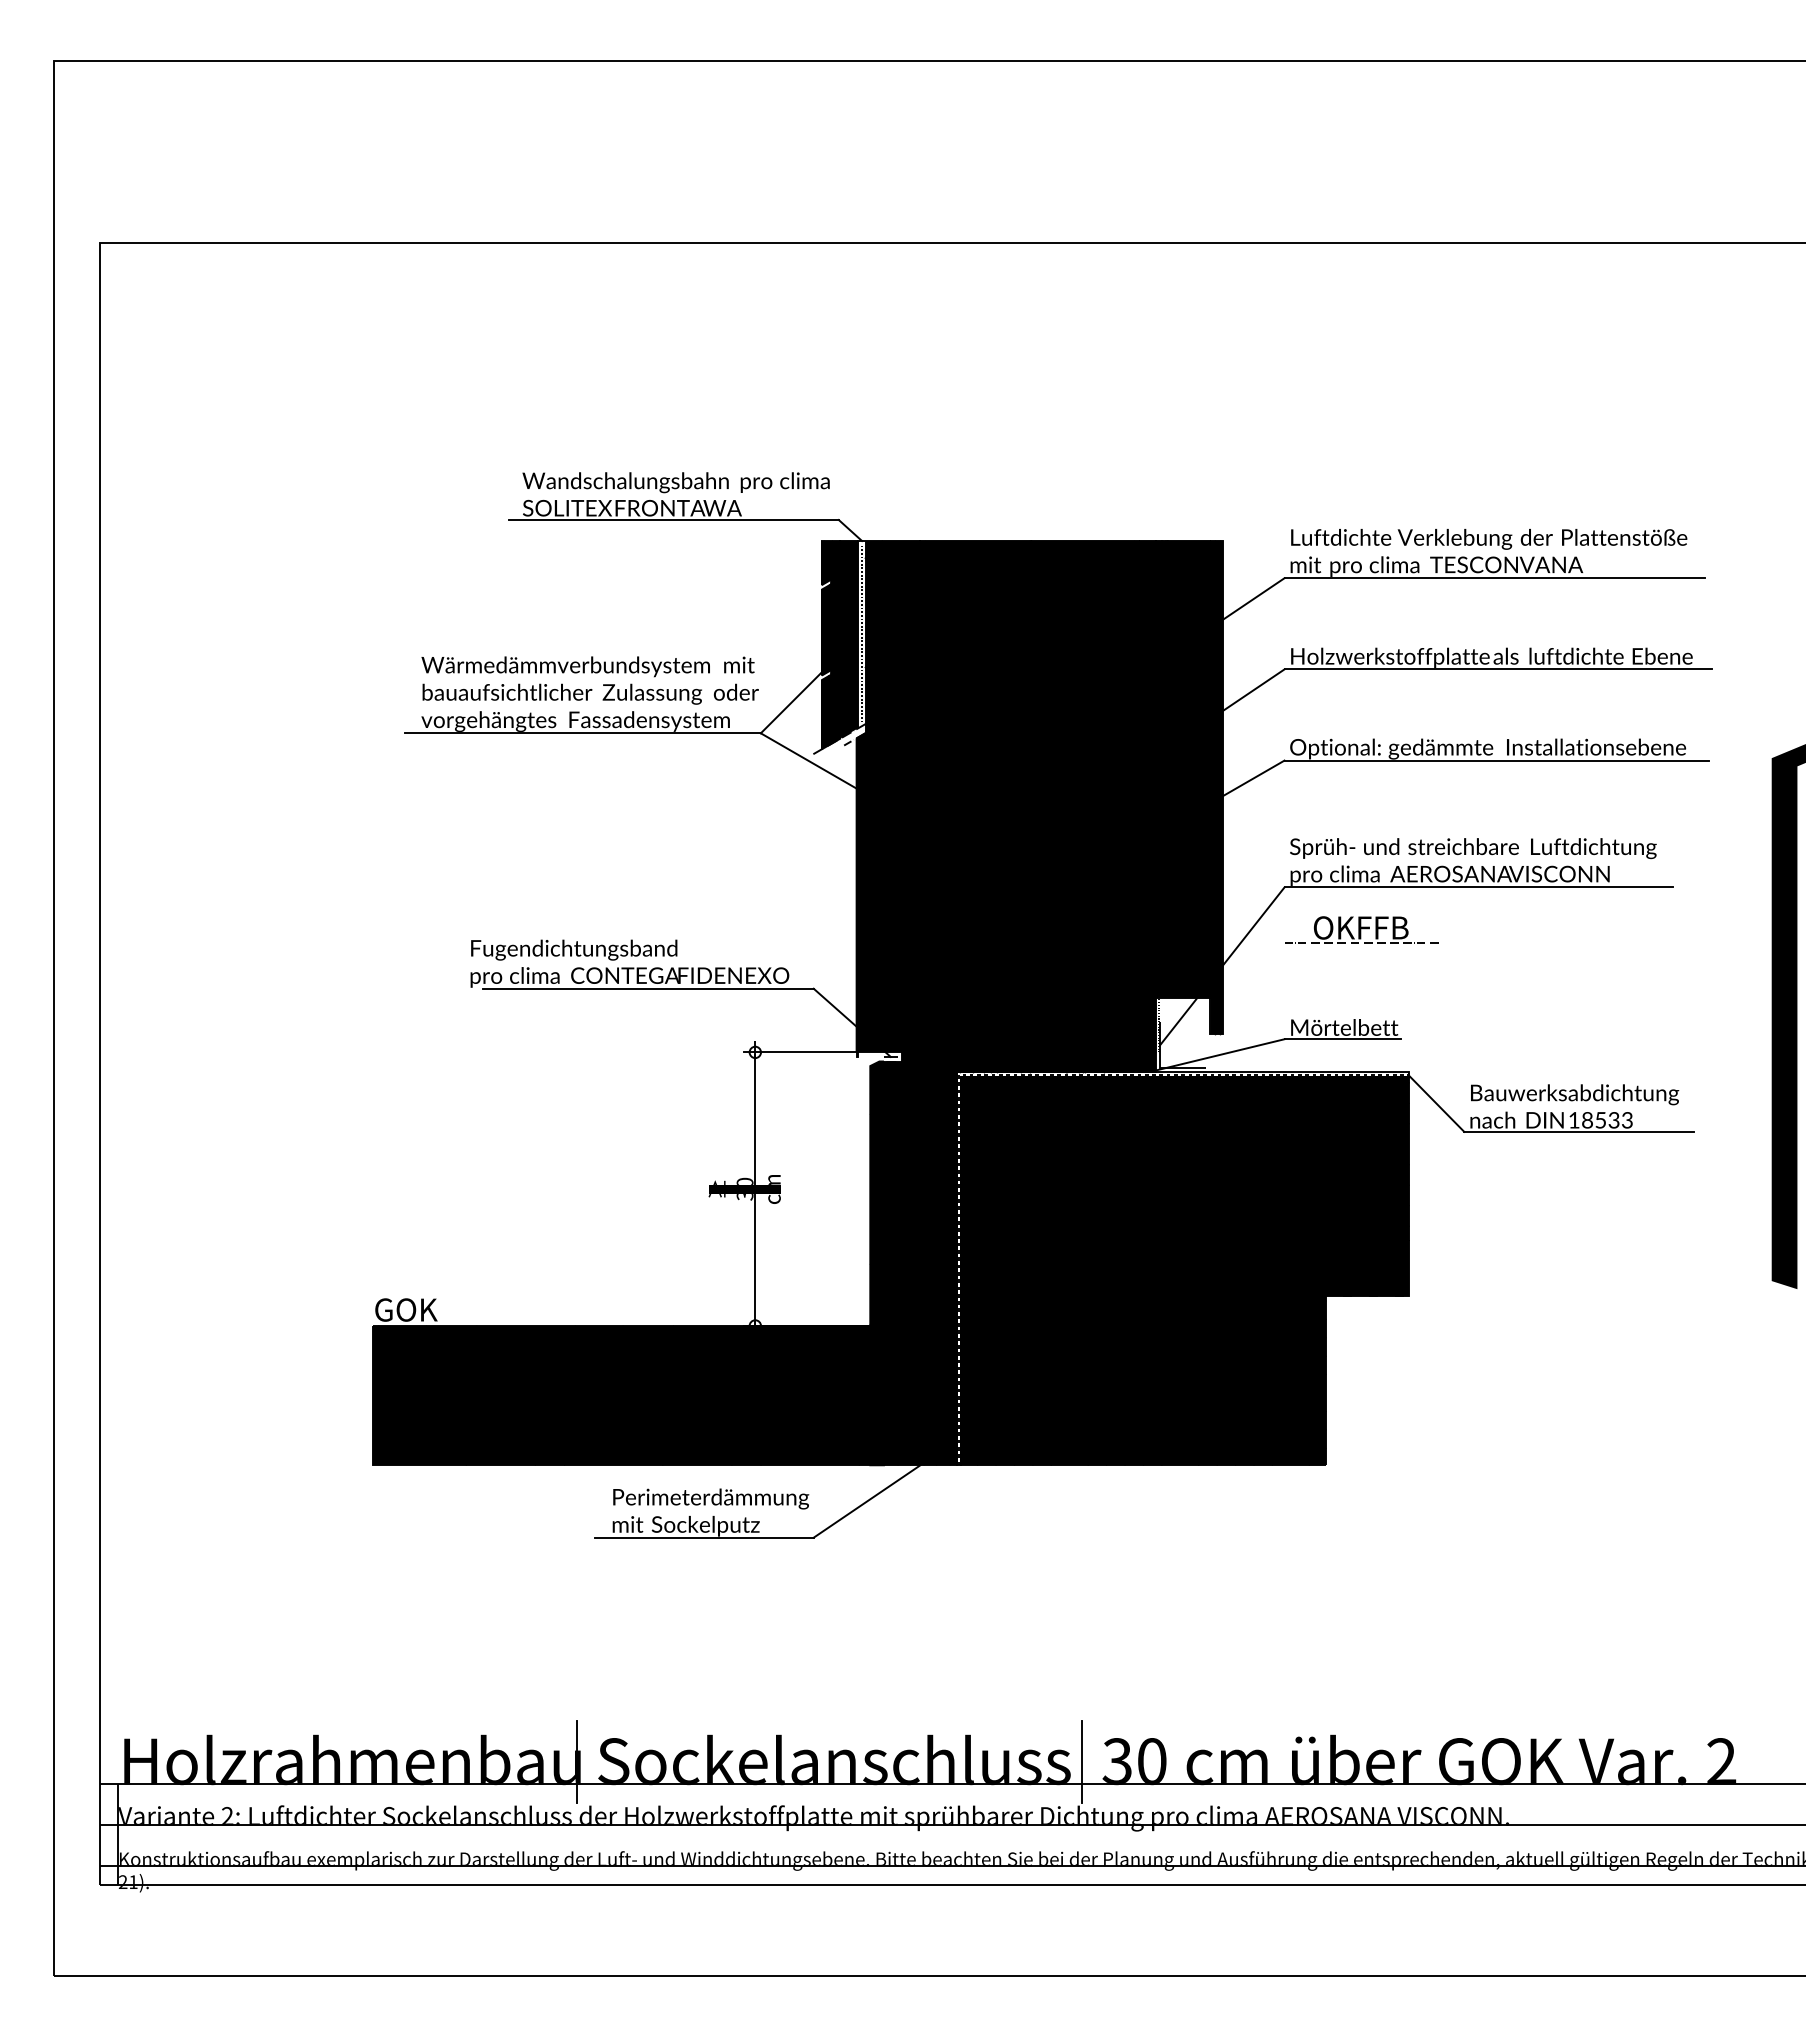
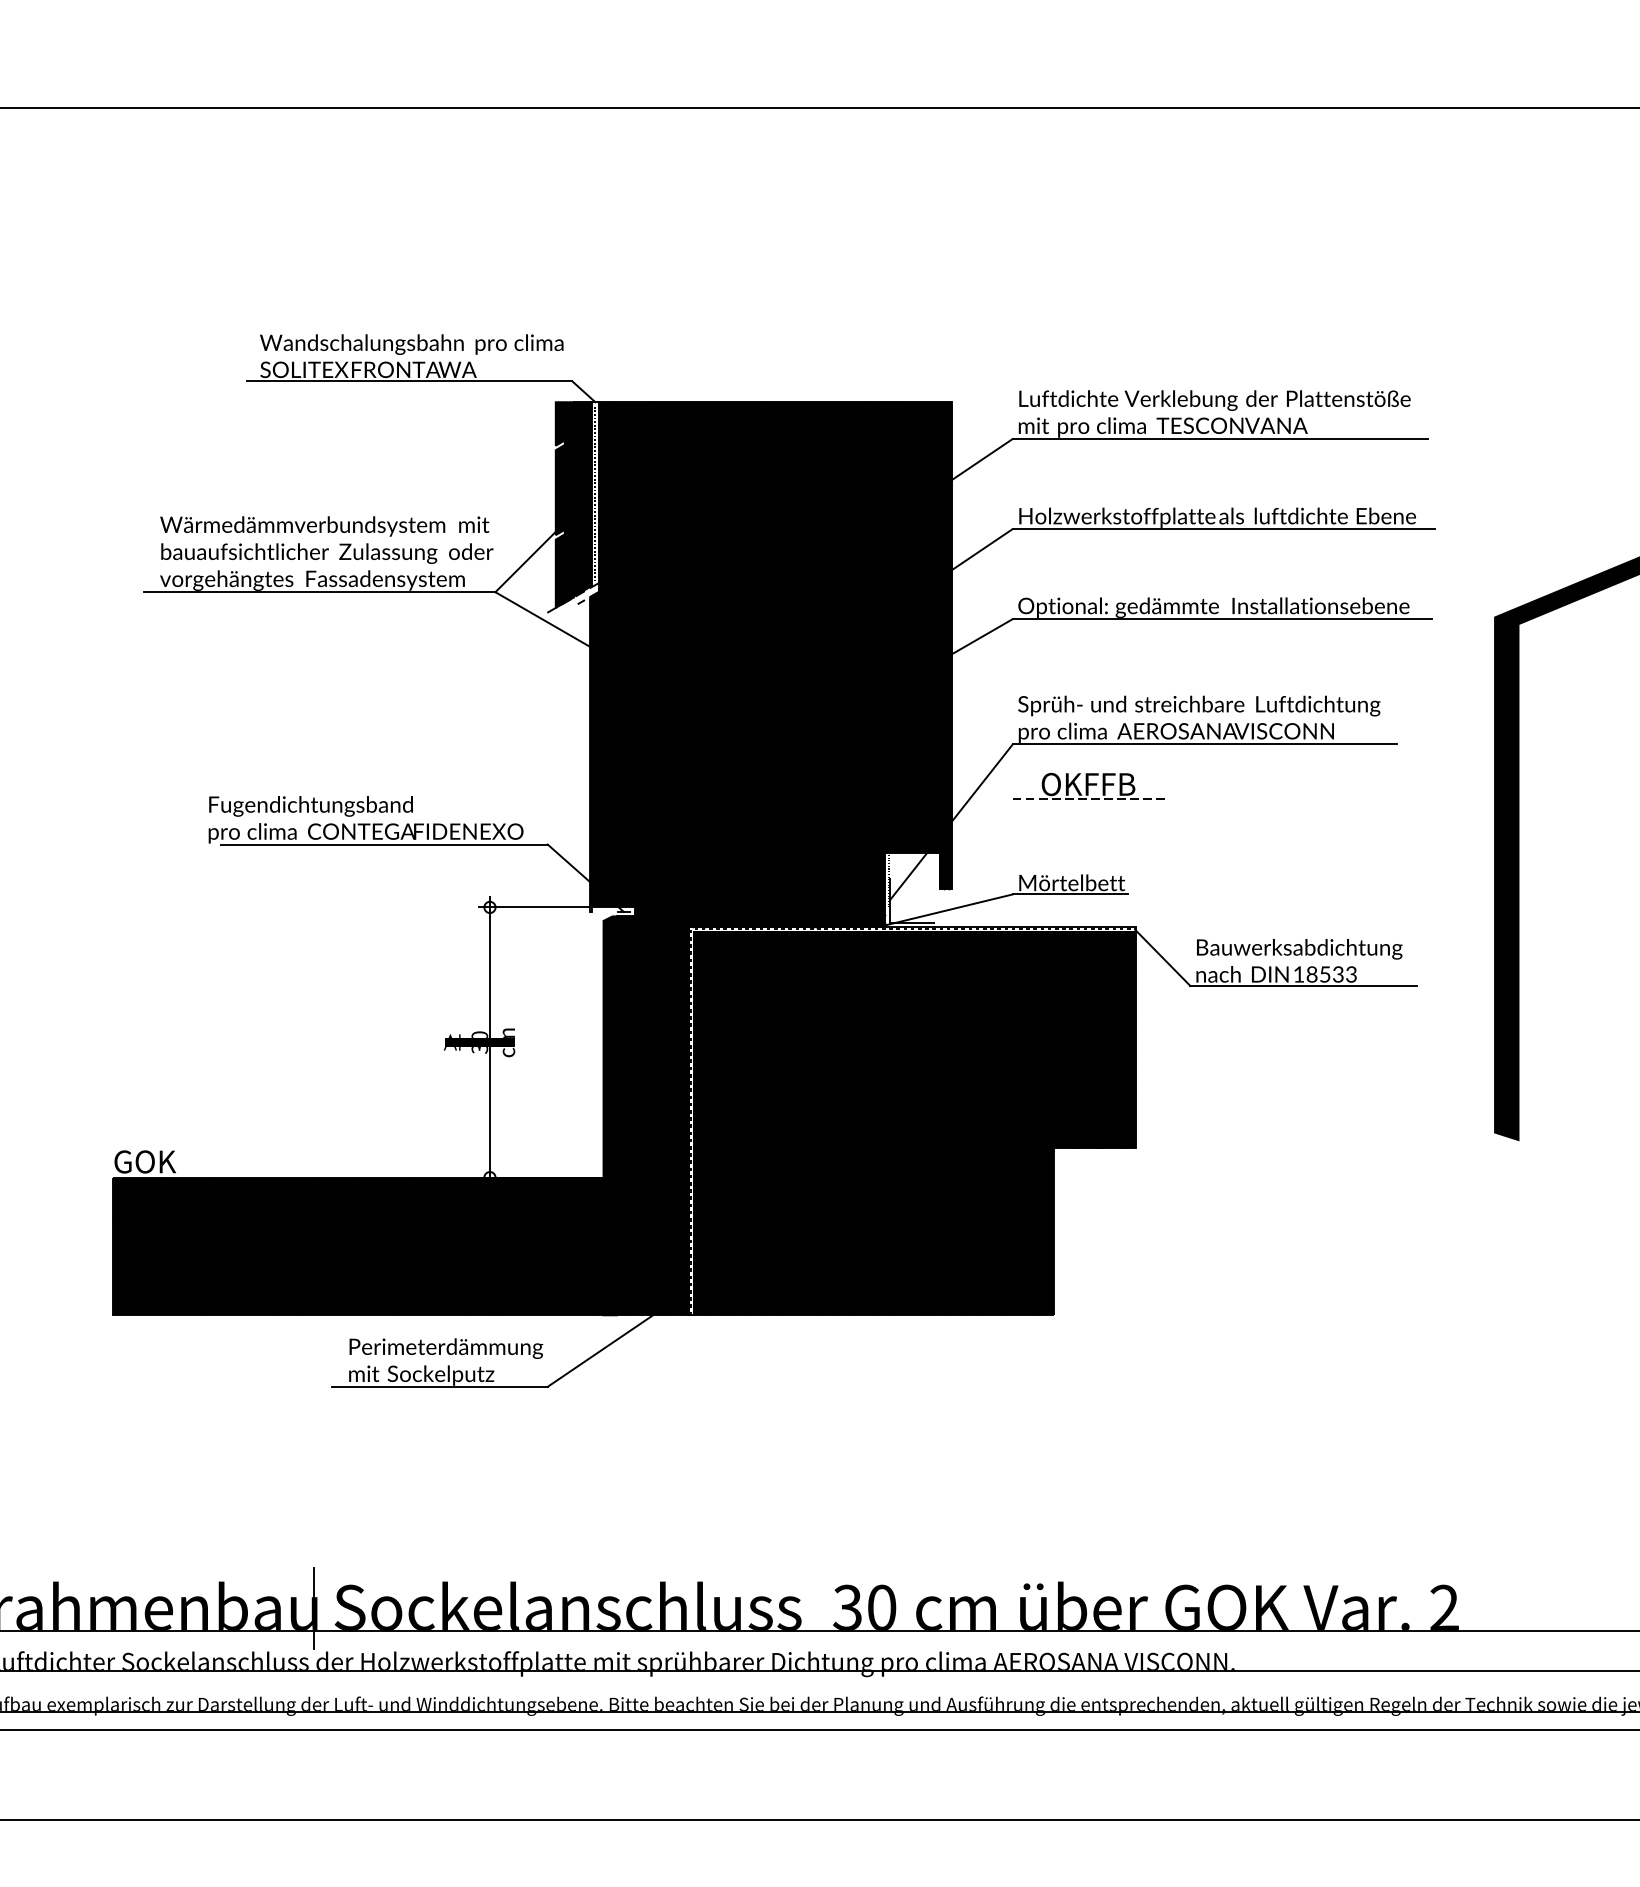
line: (1082, 1761) -> (813, 1607), removed

